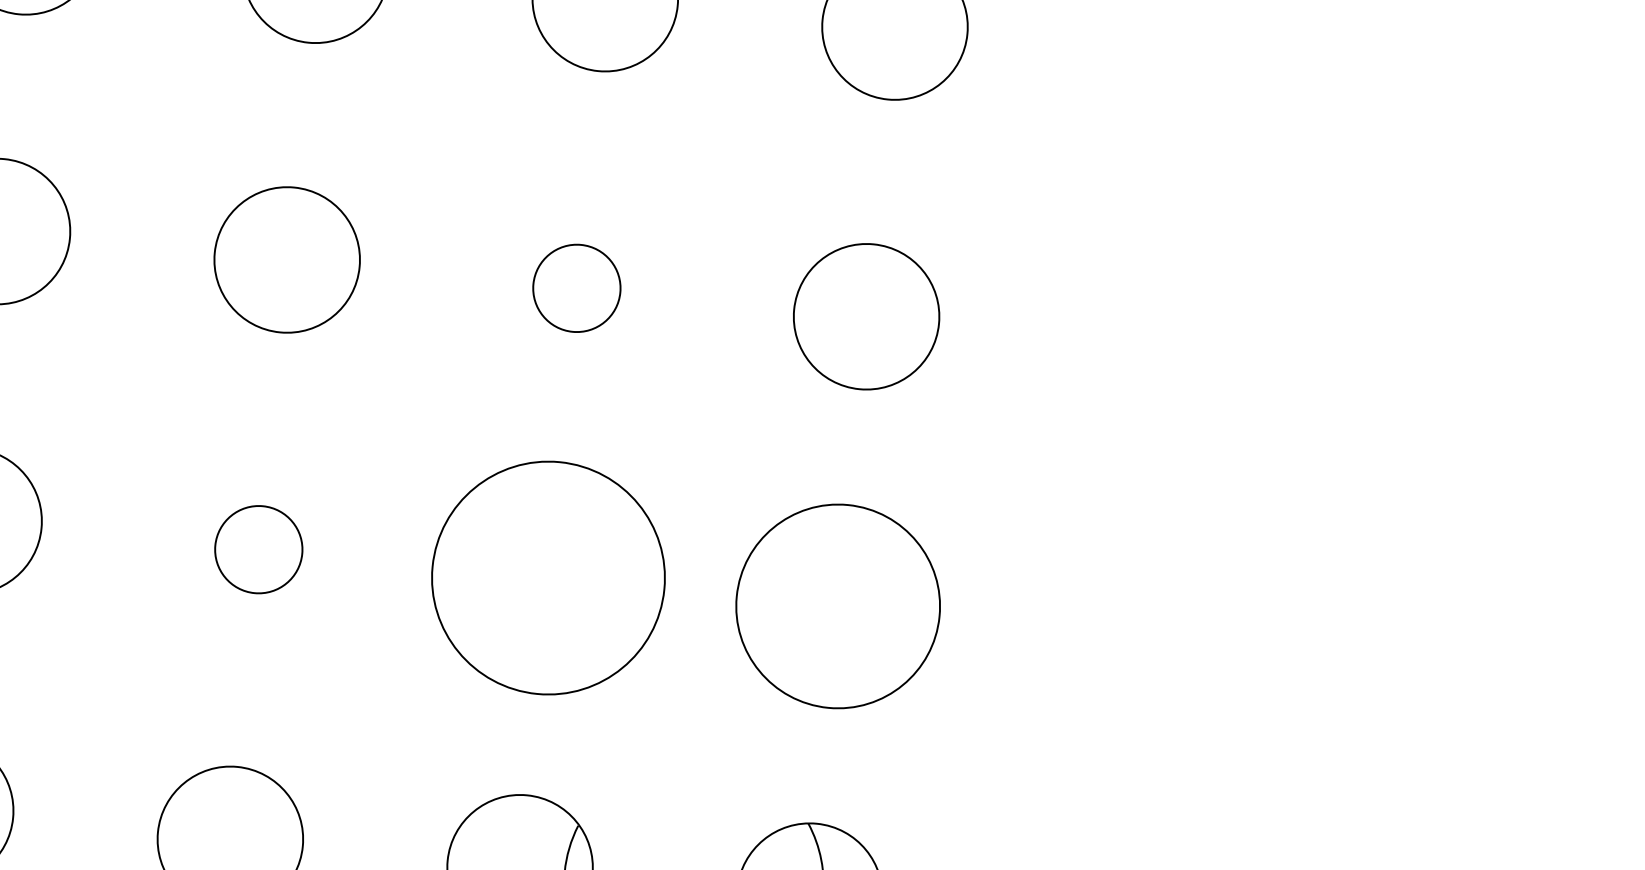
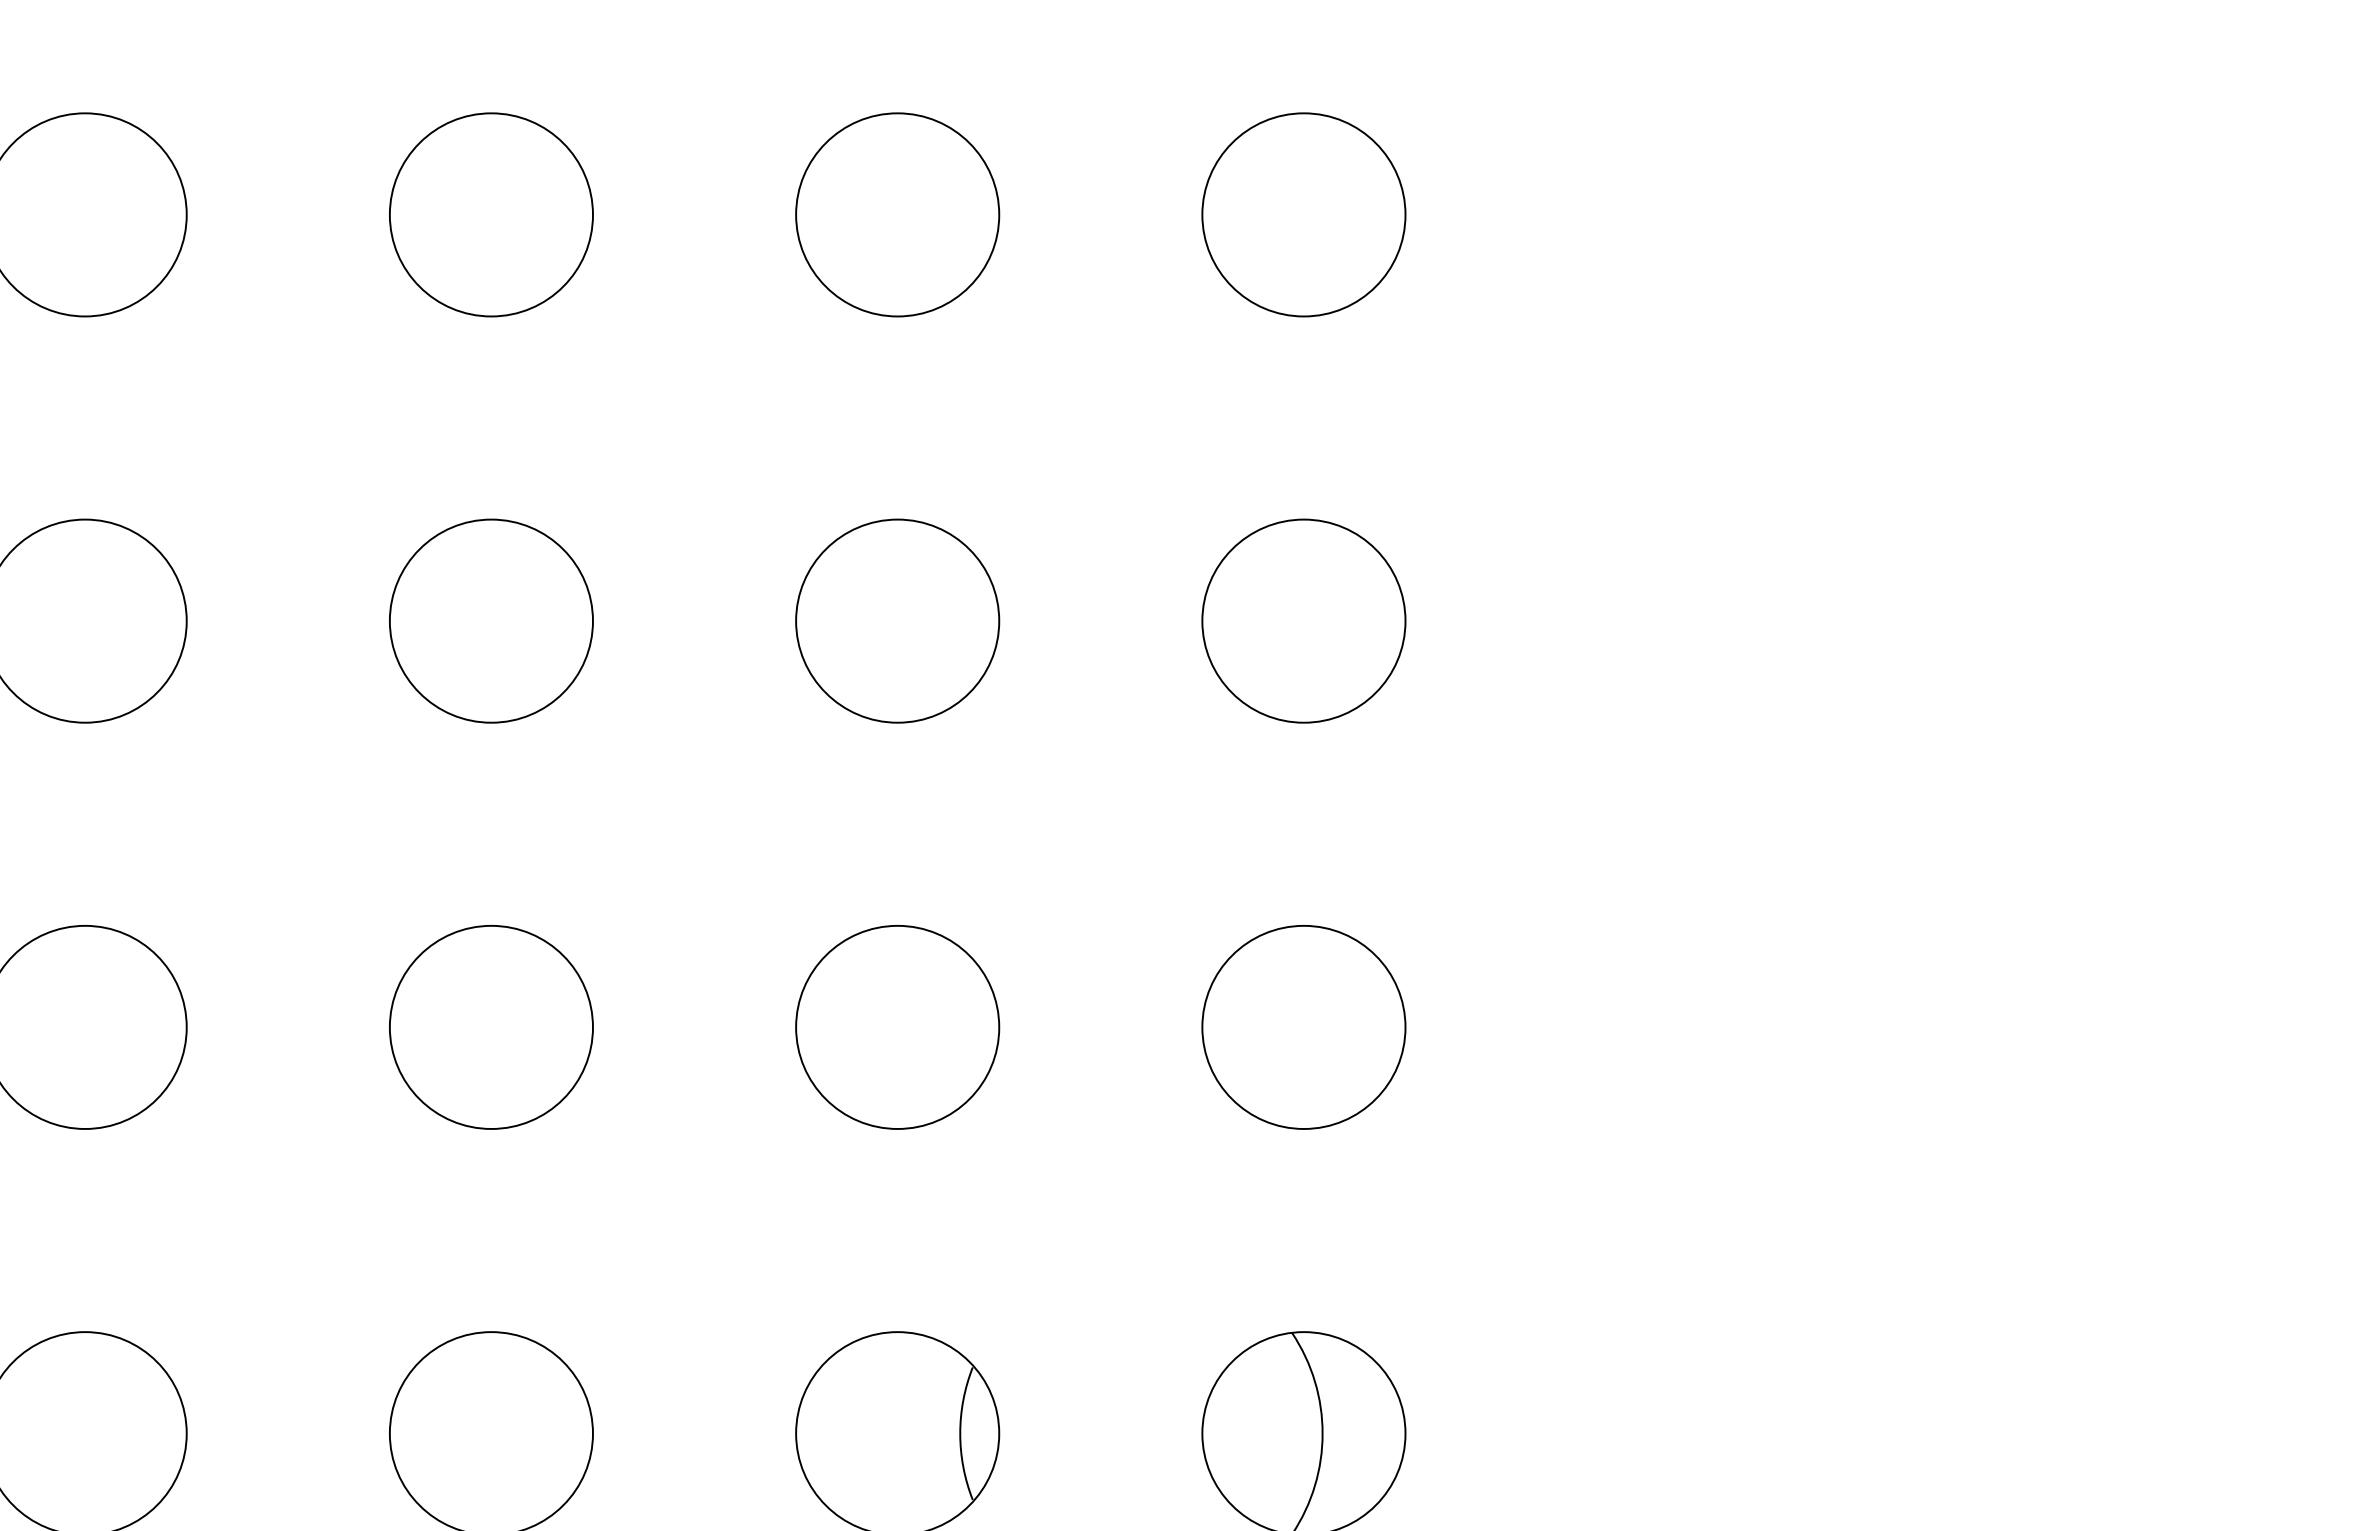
circle: (576, 287) -> (897, 620), size x1.67
circle: (258, 549) -> (491, 1027), size x1.67
circle: (548, 577) -> (897, 1026), size x0.62
circle: (837, 606) -> (1303, 1027), size x0.71

